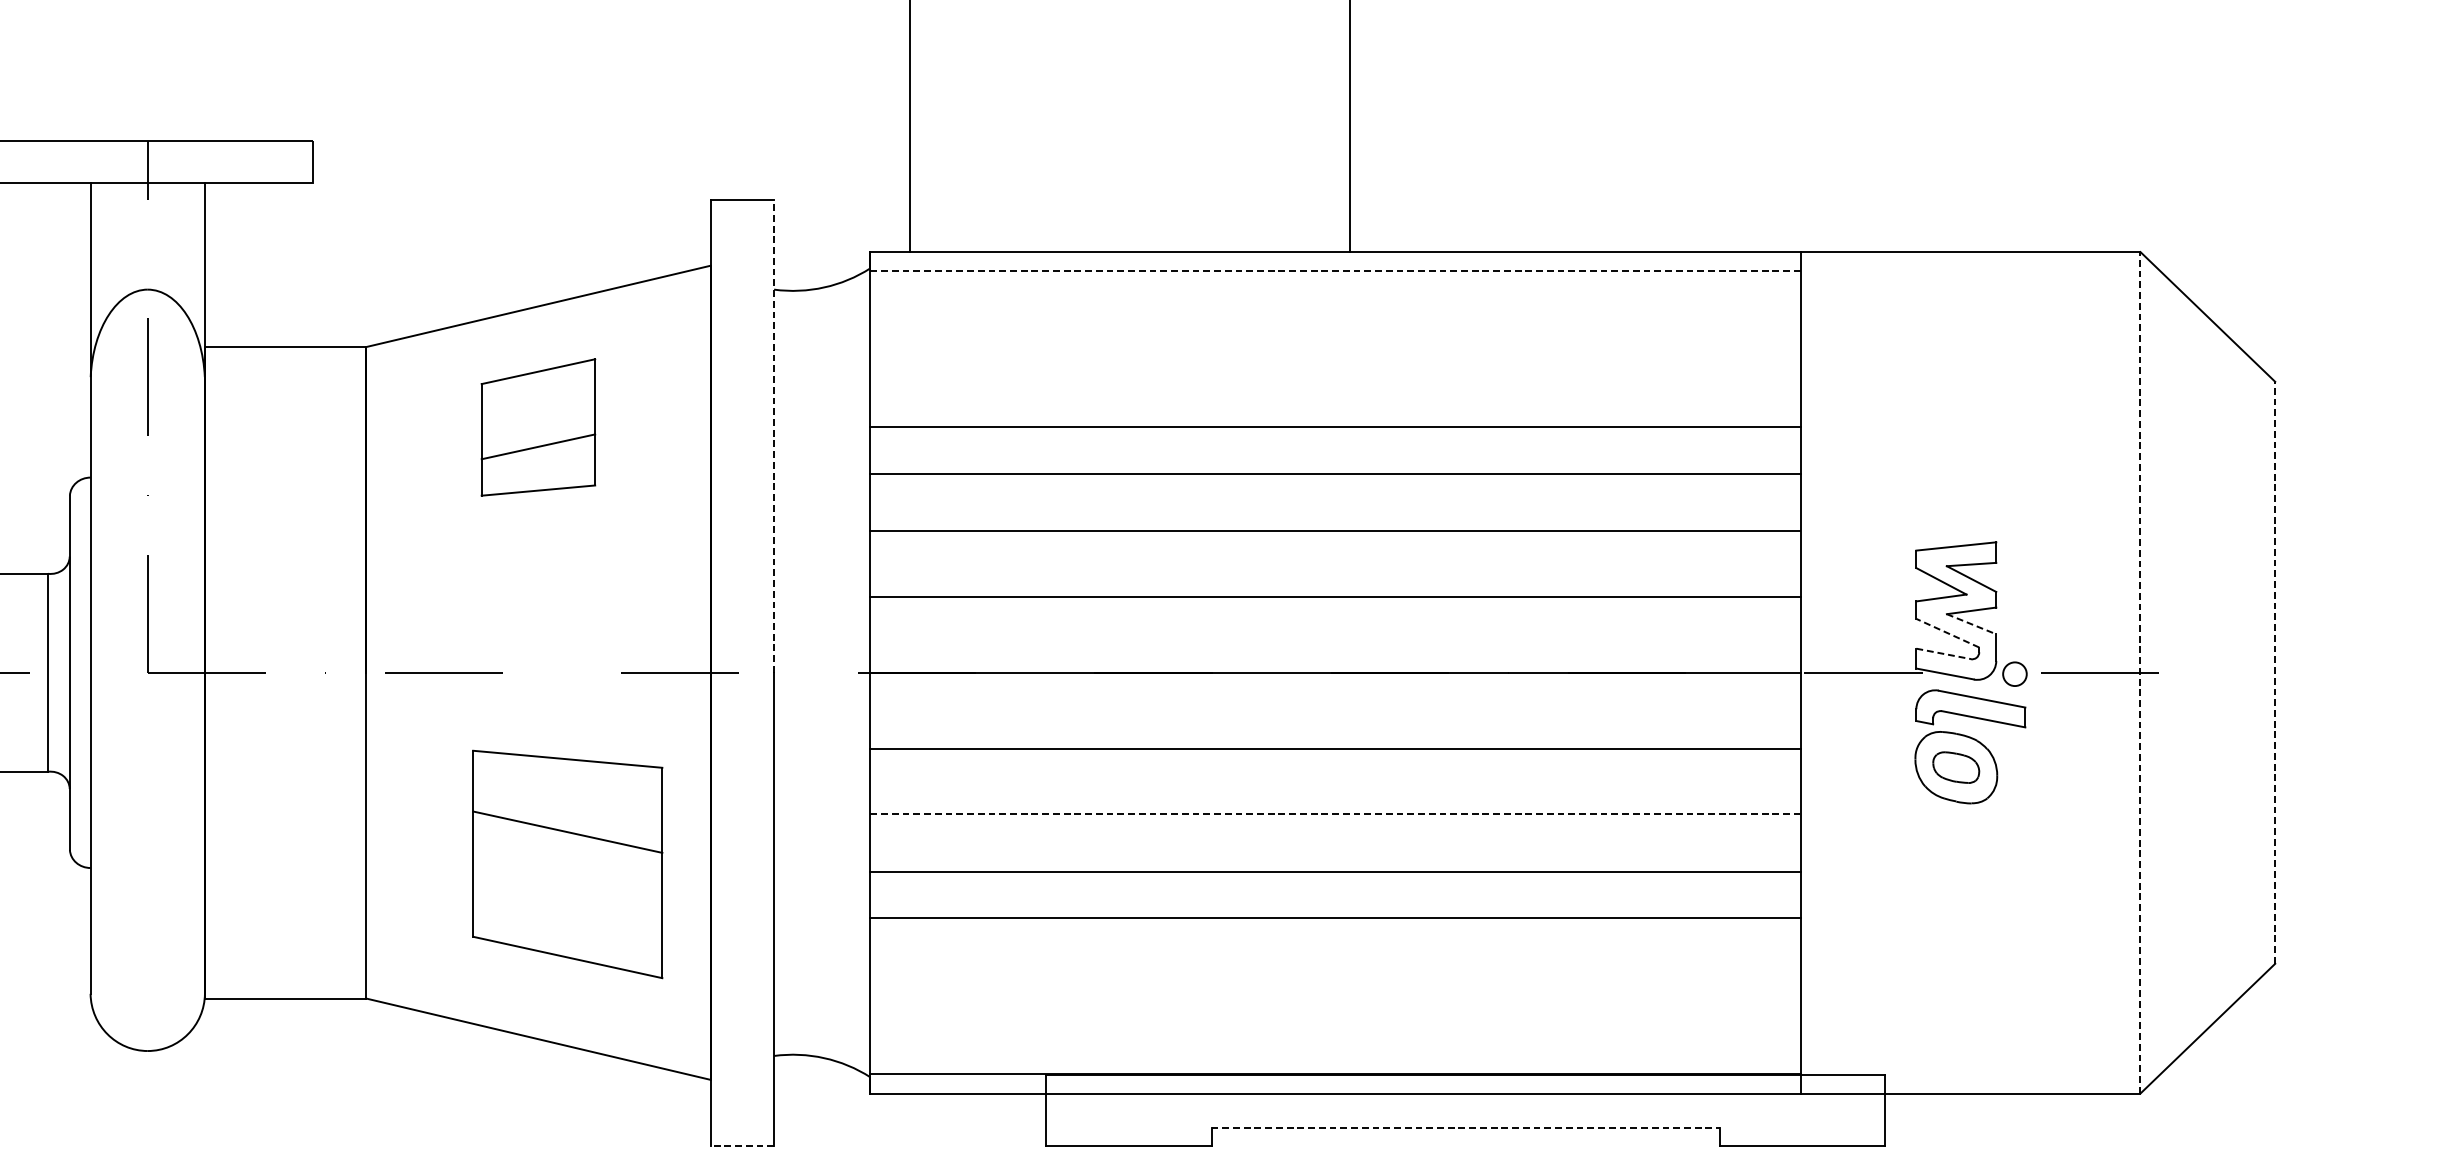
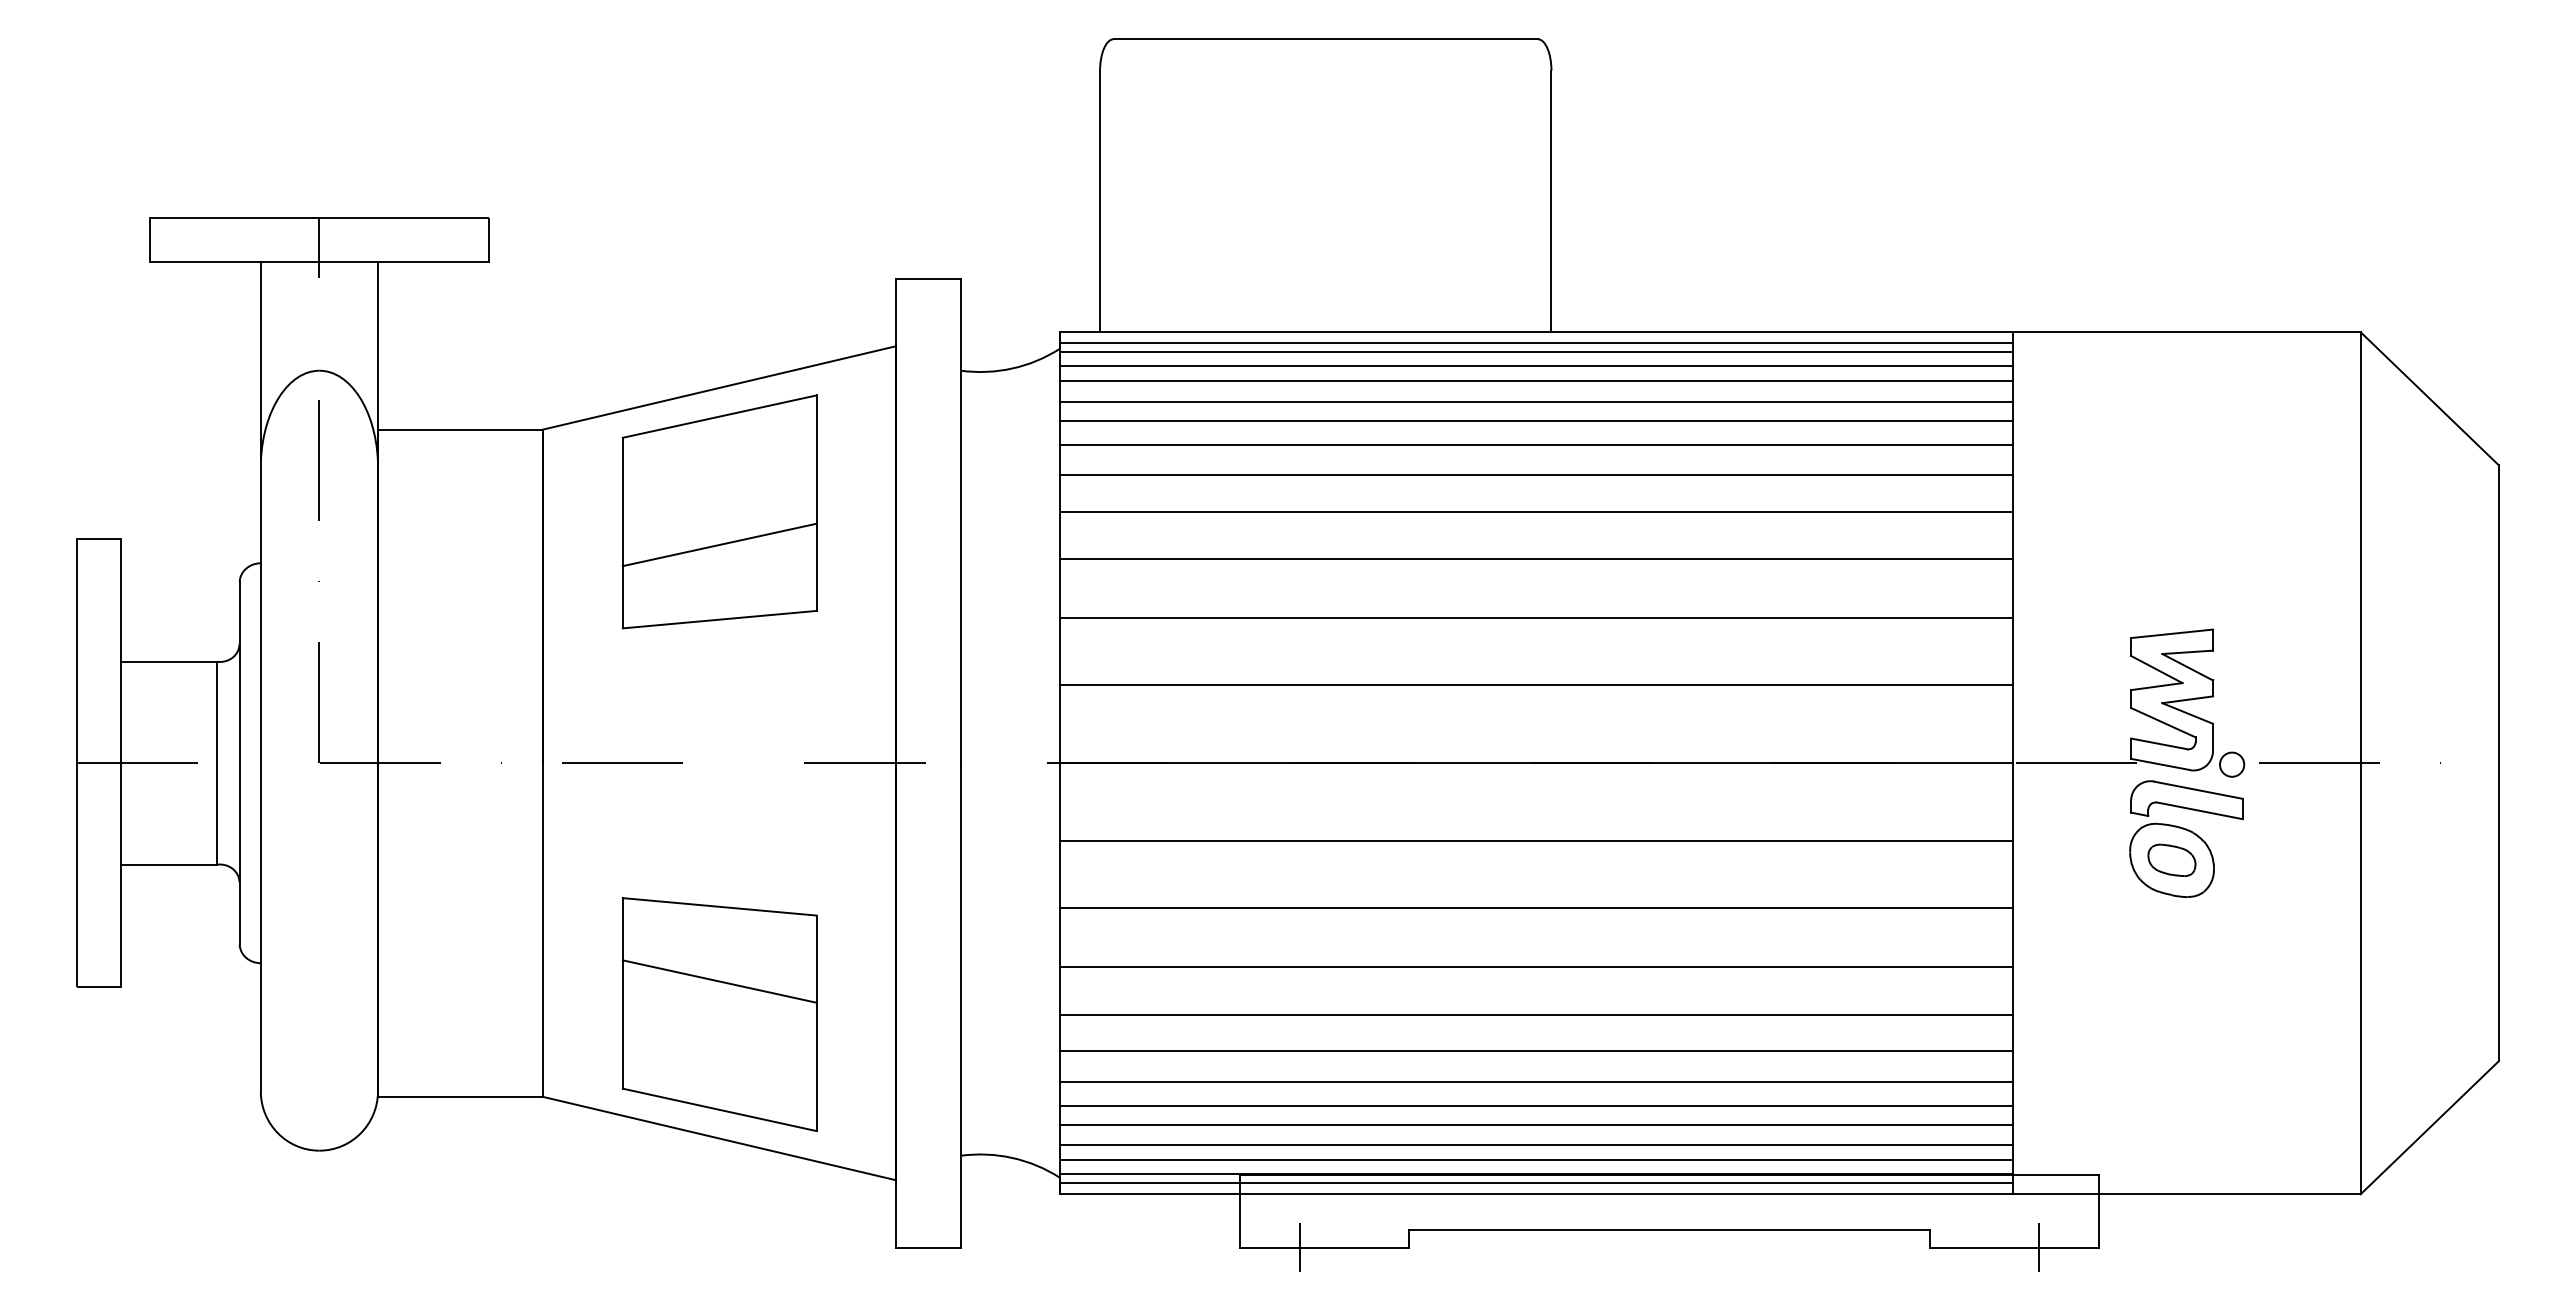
line: (1335, 263) -> (1536, 343), added
line: (1335, 271) -> (1536, 352), dashed -> solid
line: (1335, 285) -> (1536, 366), added
line: (1335, 300) -> (1536, 381), added
line: (1335, 319) -> (1536, 401), added
line: (1335, 338) -> (1536, 420), added
line: (1335, 361) -> (1536, 444), added
line: (1335, 391) -> (1536, 475), added
part: (538, 427) -> (719, 511), size x1.67
line: (774, 435) -> (961, 520), dashed -> solid
line: (1972, 624) -> (2188, 713), dashed -> solid
line: (1946, 633) -> (2162, 722), dashed -> solid
line: (1944, 653) -> (2159, 743), dashed -> solid
line: (2140, 672) -> (2360, 762), dashed -> solid
line: (2274, 672) -> (2498, 762), dashed -> solid
line: (1335, 814) -> (1536, 908), dashed -> solid
part: (567, 864) -> (719, 1014), moved
line: (1335, 954) -> (1536, 1051), added
line: (1335, 983) -> (1536, 1081), added
line: (1335, 1006) -> (1536, 1105), added
line: (1335, 1025) -> (1536, 1124), added
line: (1335, 1045) -> (1536, 1145), added
line: (1335, 1060) -> (1536, 1160), added
line: (1335, 1083) -> (1536, 1183), added
line: (1465, 1127) -> (1669, 1229), dashed -> solid
line: (742, 1145) -> (928, 1247), dashed -> solid
line: (1105, 1145) -> (1300, 1247), added
line: (1825, 1145) -> (2038, 1247), added

